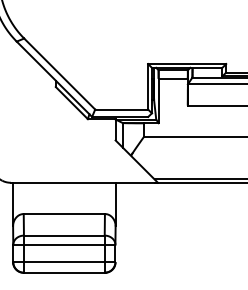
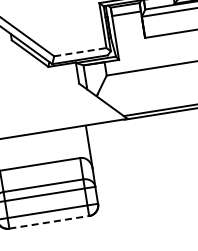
line: (122, 109) -> (81, 52), solid -> dashed
line: (64, 272) -> (49, 222), solid -> dashed

